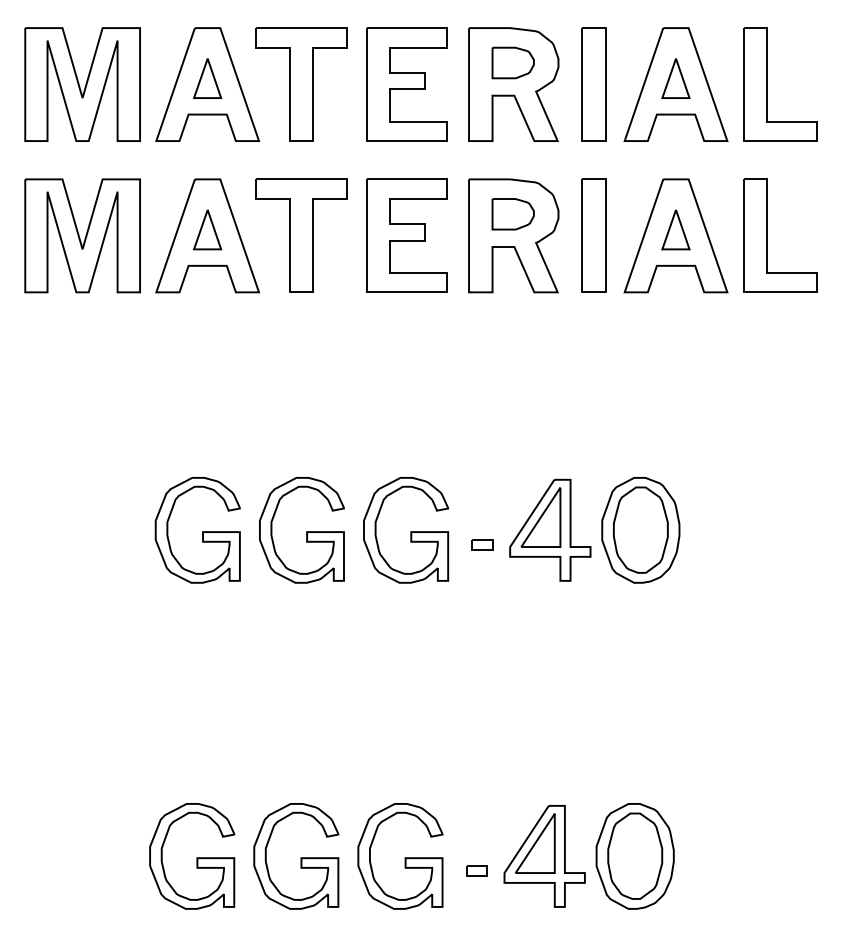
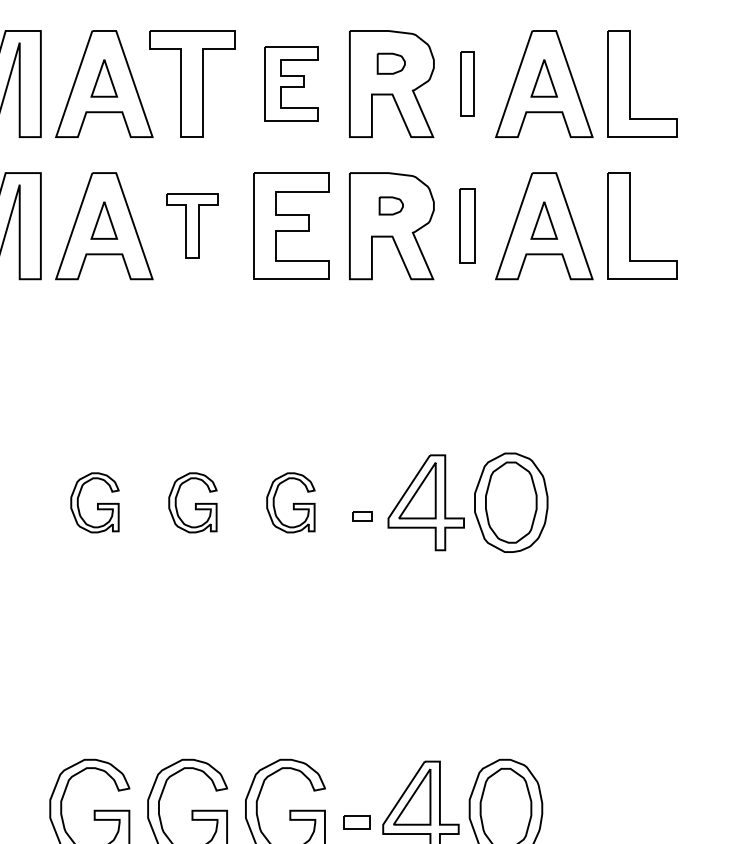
part: (512, 62) -> (390, 63), size x0.7
part: (406, 84) -> (291, 83), size x0.7
part: (593, 84) -> (466, 83), size x0.6
part: (512, 214) -> (390, 206), size x0.6
part: (301, 235) -> (192, 225), size x0.6
part: (593, 235) -> (466, 225), size x0.7
part: (197, 530) -> (94, 502), size x0.6
part: (301, 530) -> (192, 502), size x0.6
part: (406, 530) -> (291, 502), size x0.6
part: (476, 870) -> (356, 822), size x1.4

